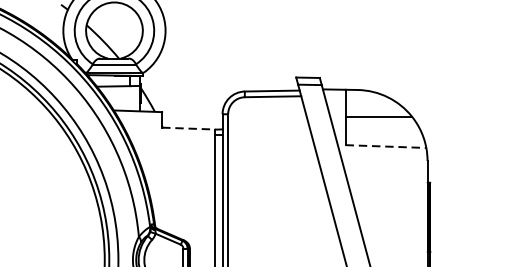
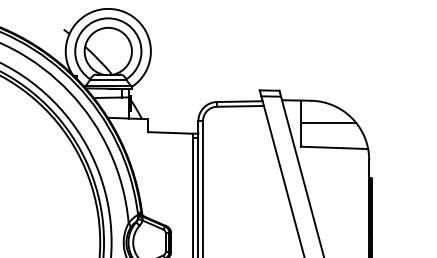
line: (189, 128) -> (170, 132), dashed -> solid
line: (385, 146) -> (334, 147), dashed -> solid

